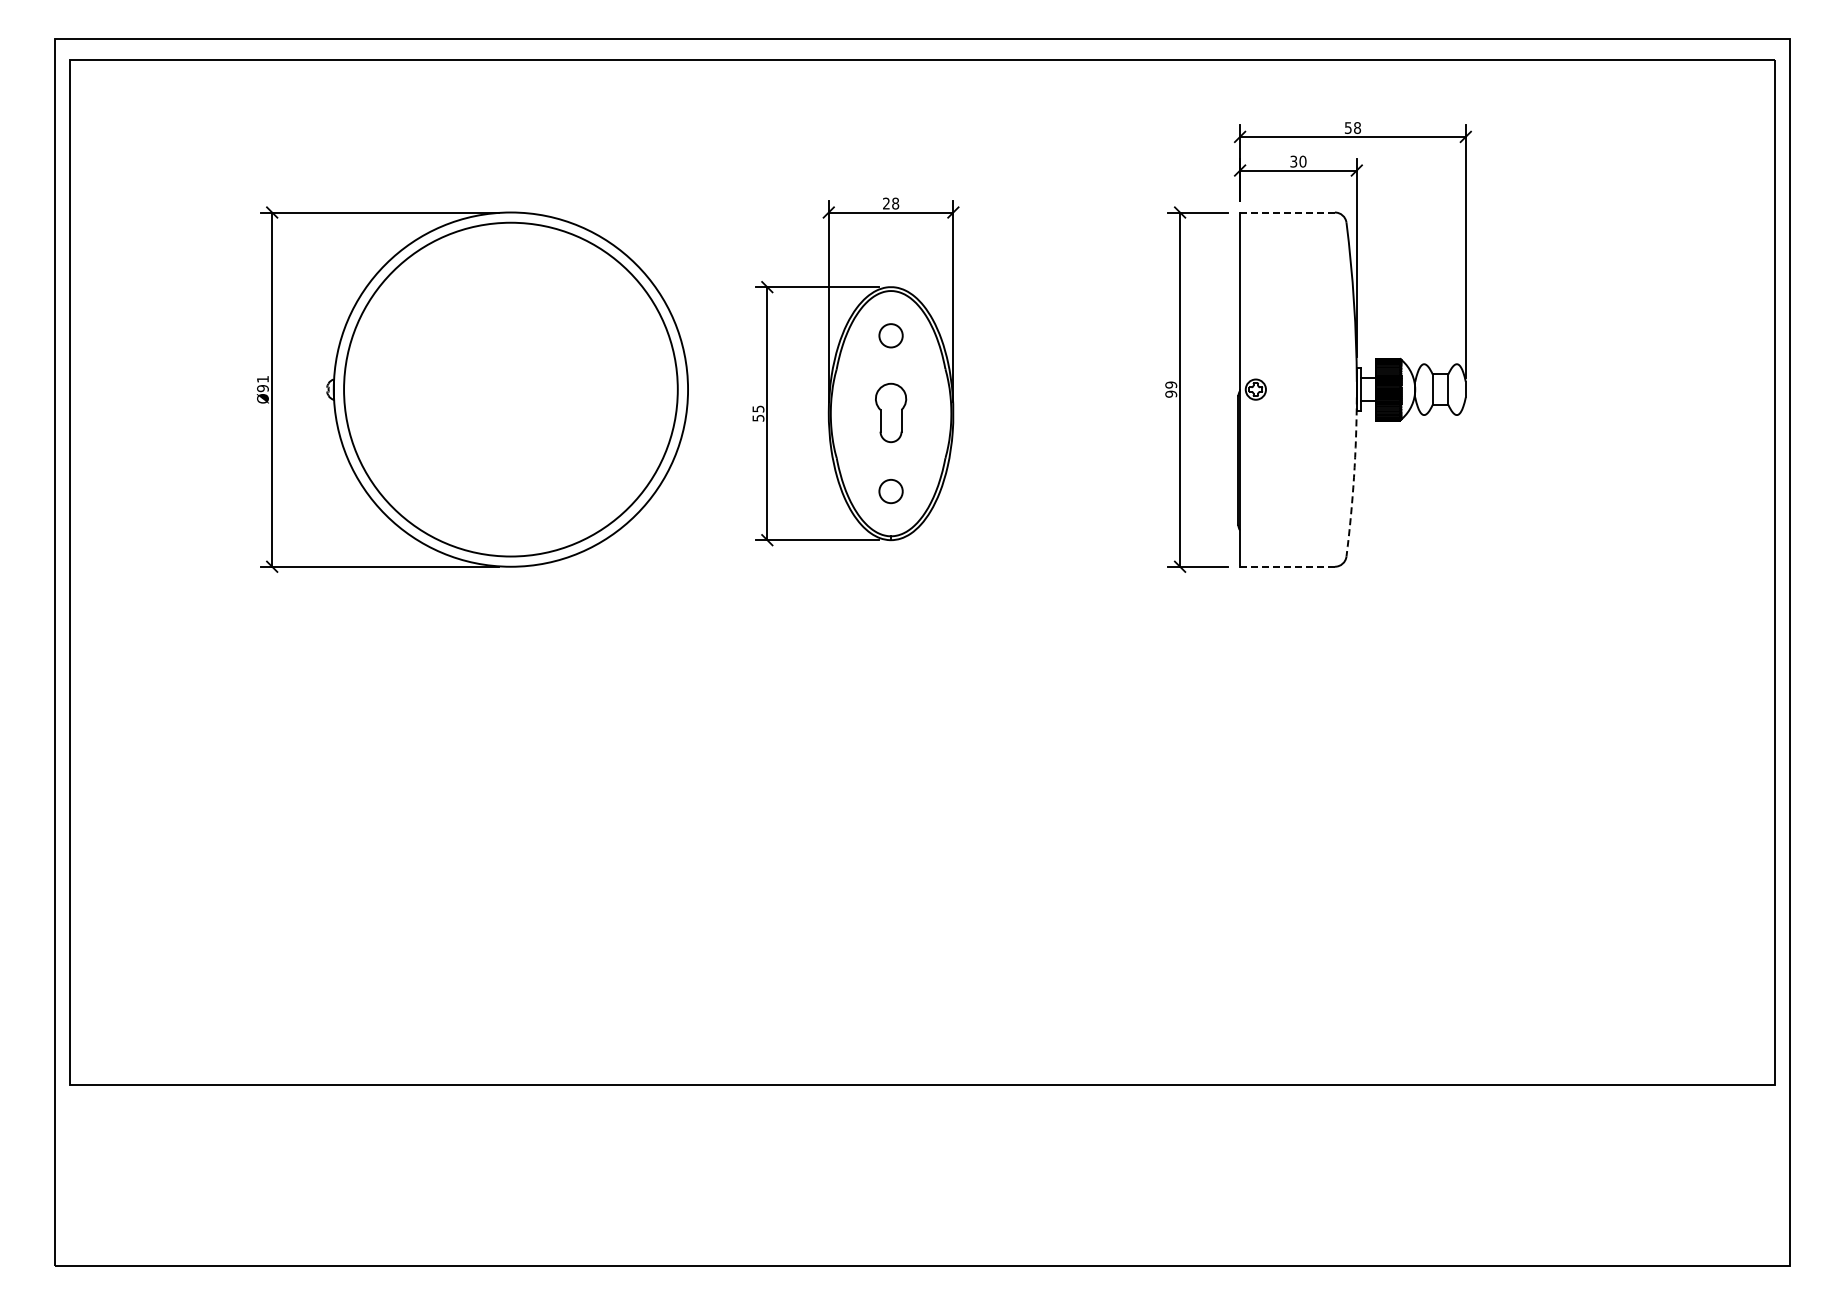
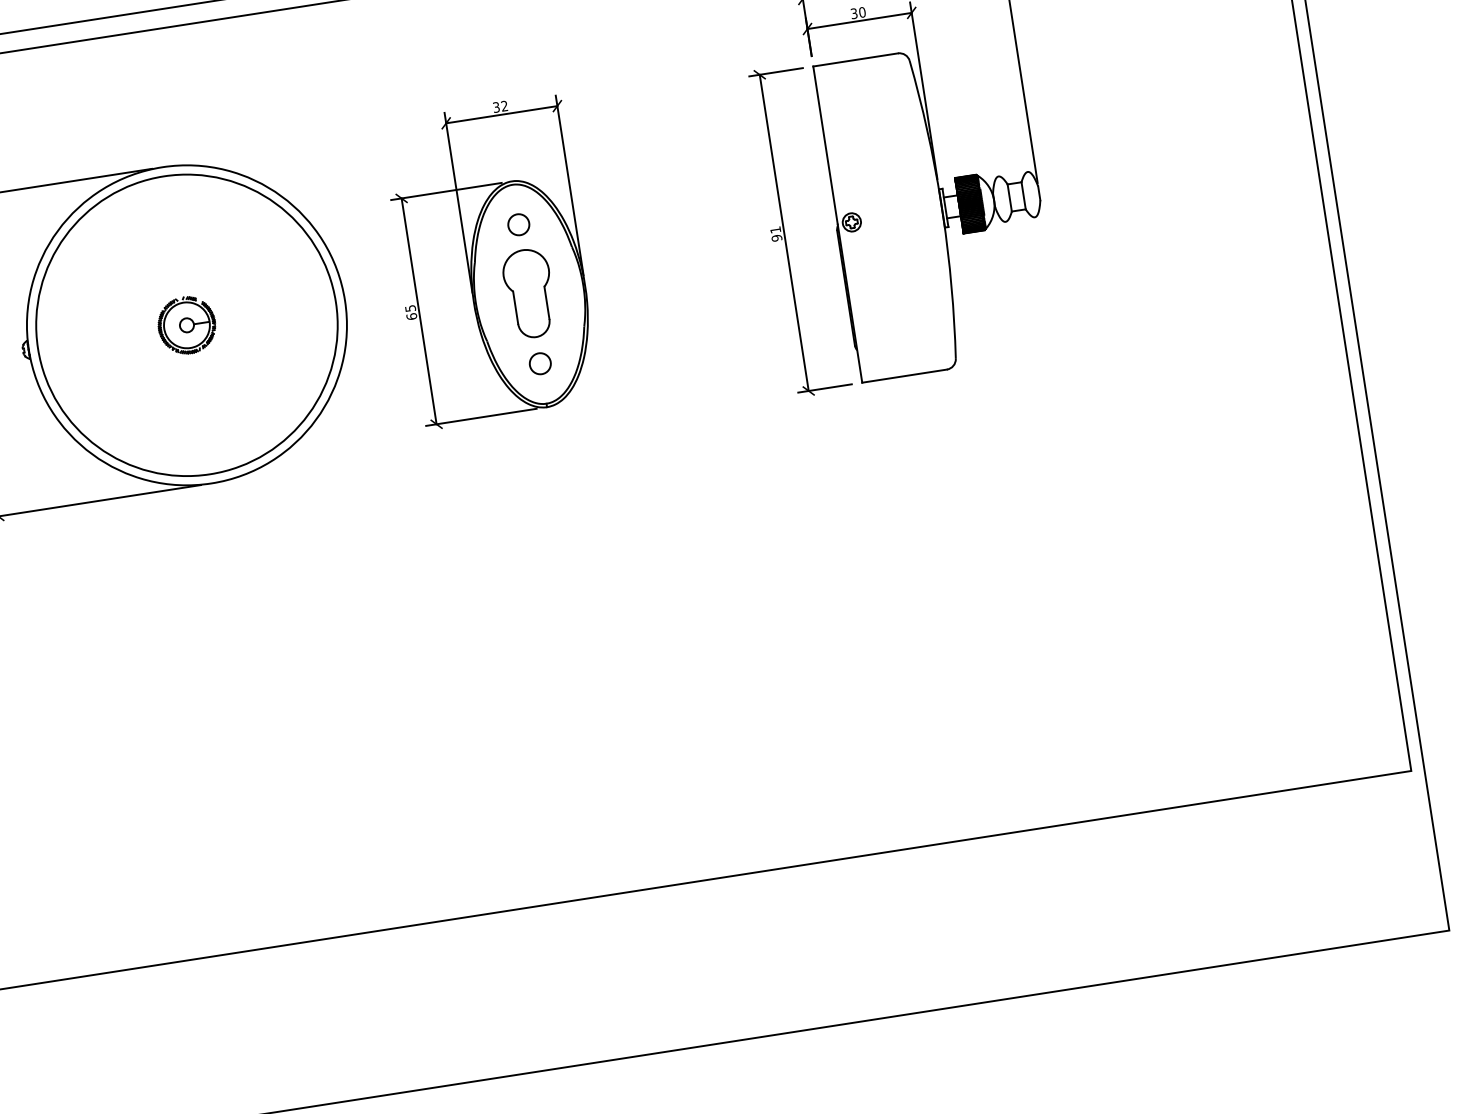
text: (891, 203) -> (500, 106), 28 -> 32
line: (1287, 212) -> (855, 59), dashed -> solid
text: (1171, 384) -> (775, 229), 99 -> 91
part: (510, 389) -> (186, 325), added
part: (890, 412) -> (528, 293), size x1.67
text: (758, 417) -> (411, 316), 55 -> 65
arc: (1354, 477) -> (952, 287), dashed -> solid
line: (1287, 566) -> (904, 375), dashed -> solid

